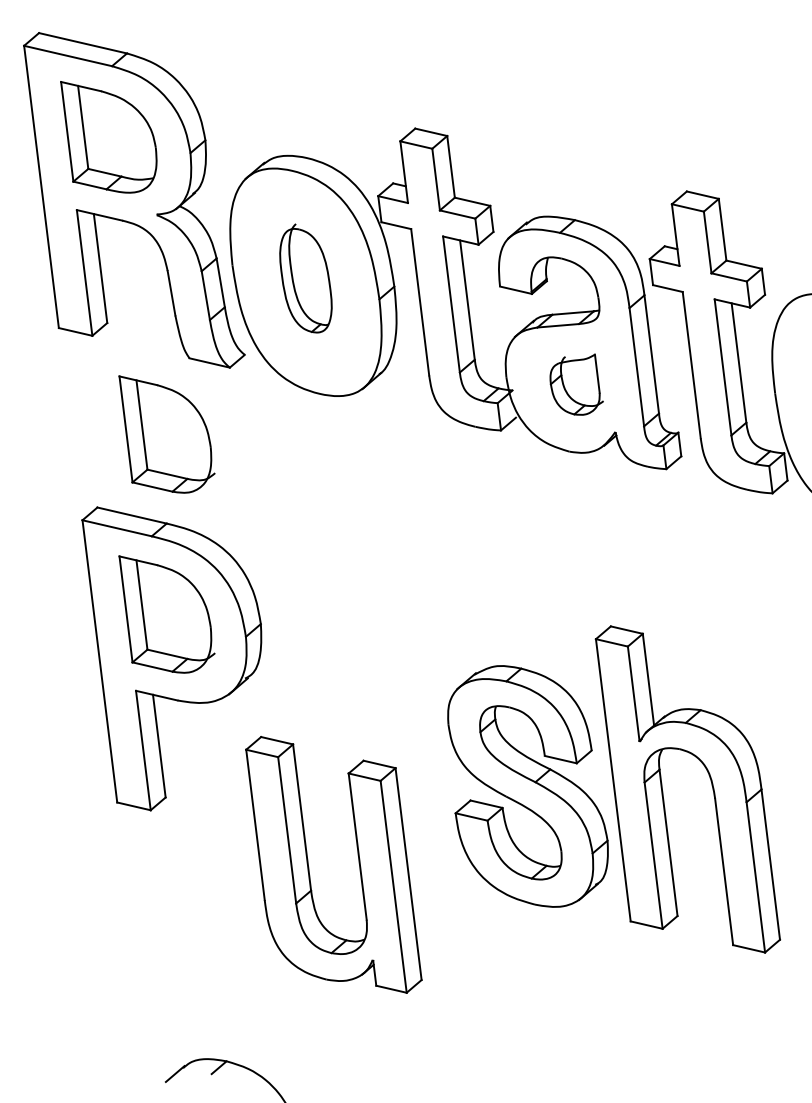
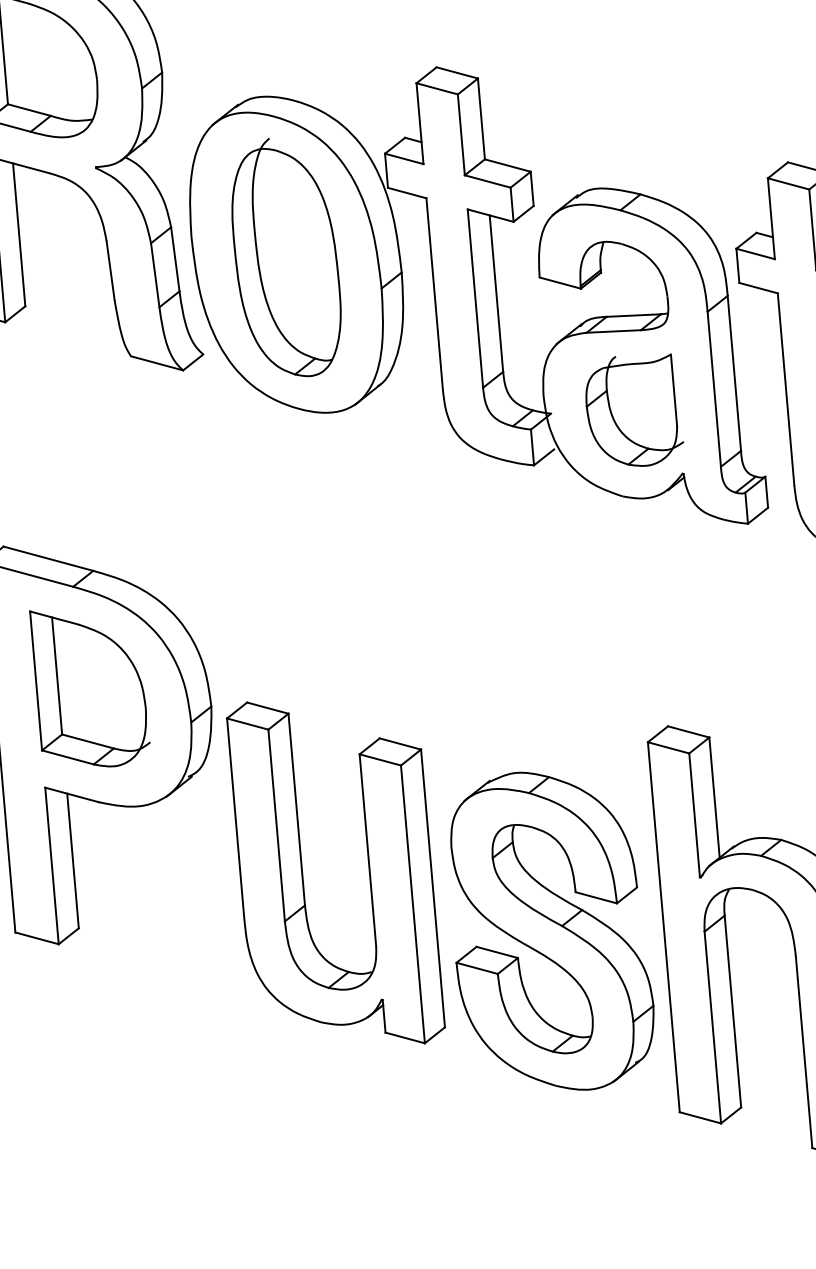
part: (305, 278) -> (286, 257), size x1.67
part: (576, 384) -> (634, 408), size x1.43
part: (166, 434) -> (97, 454), removed
part: (309, 867) -> (304, 875), moved

